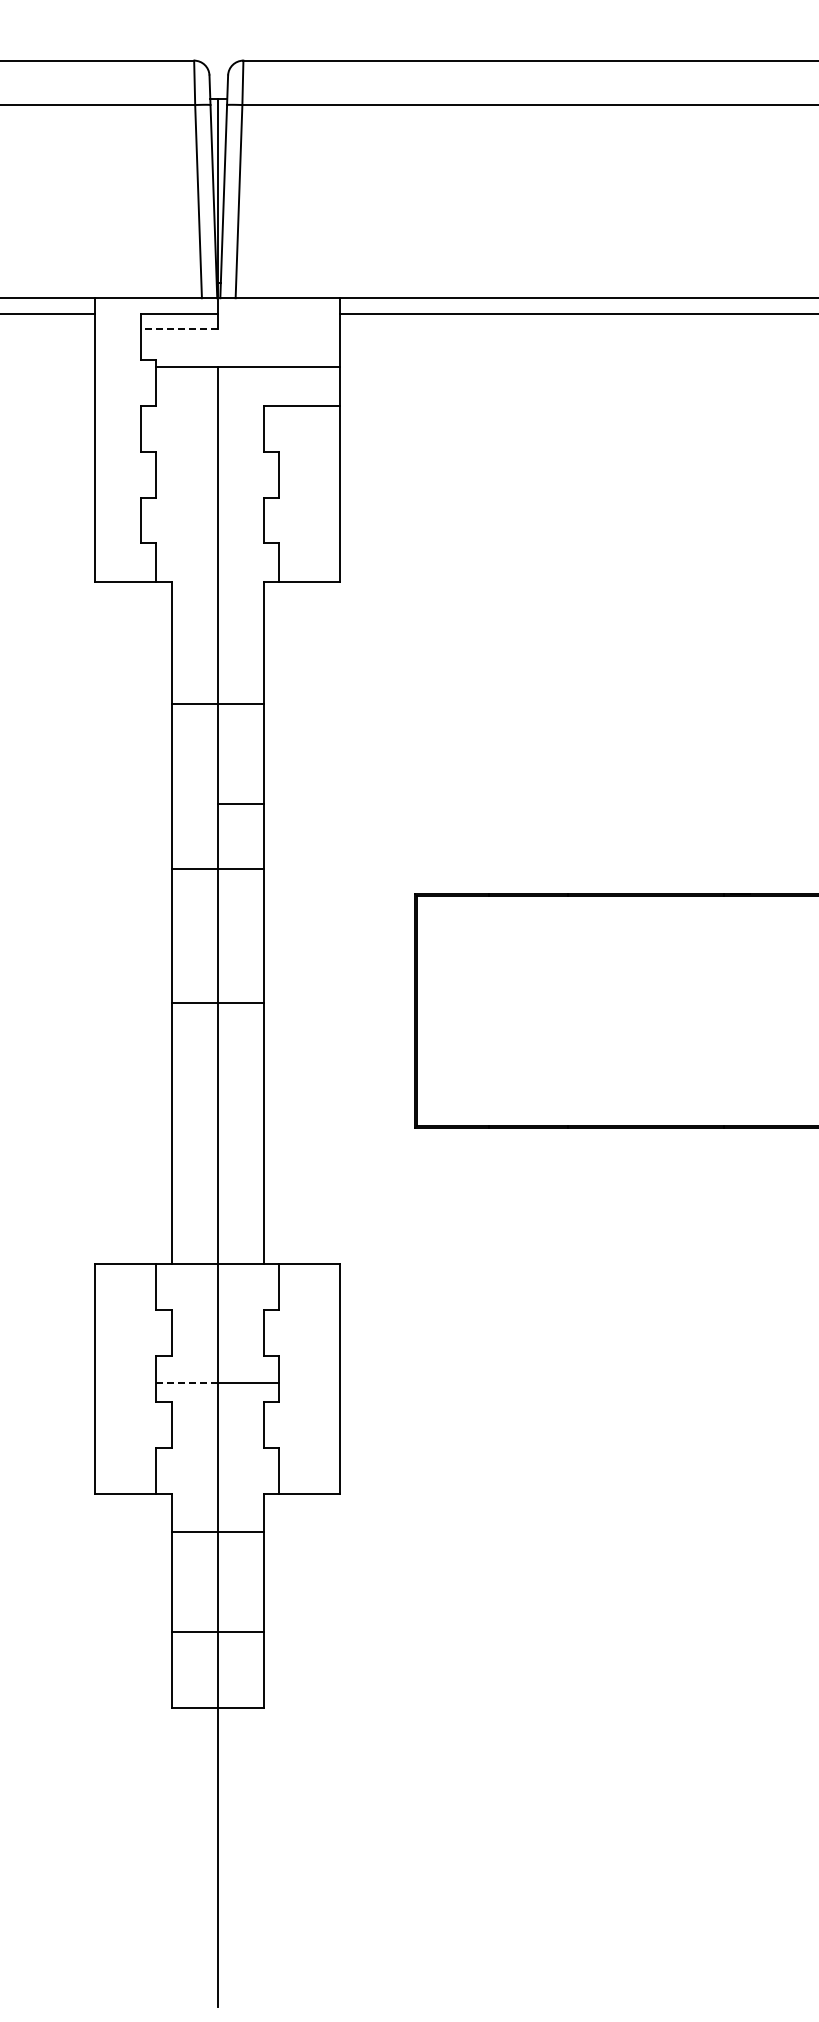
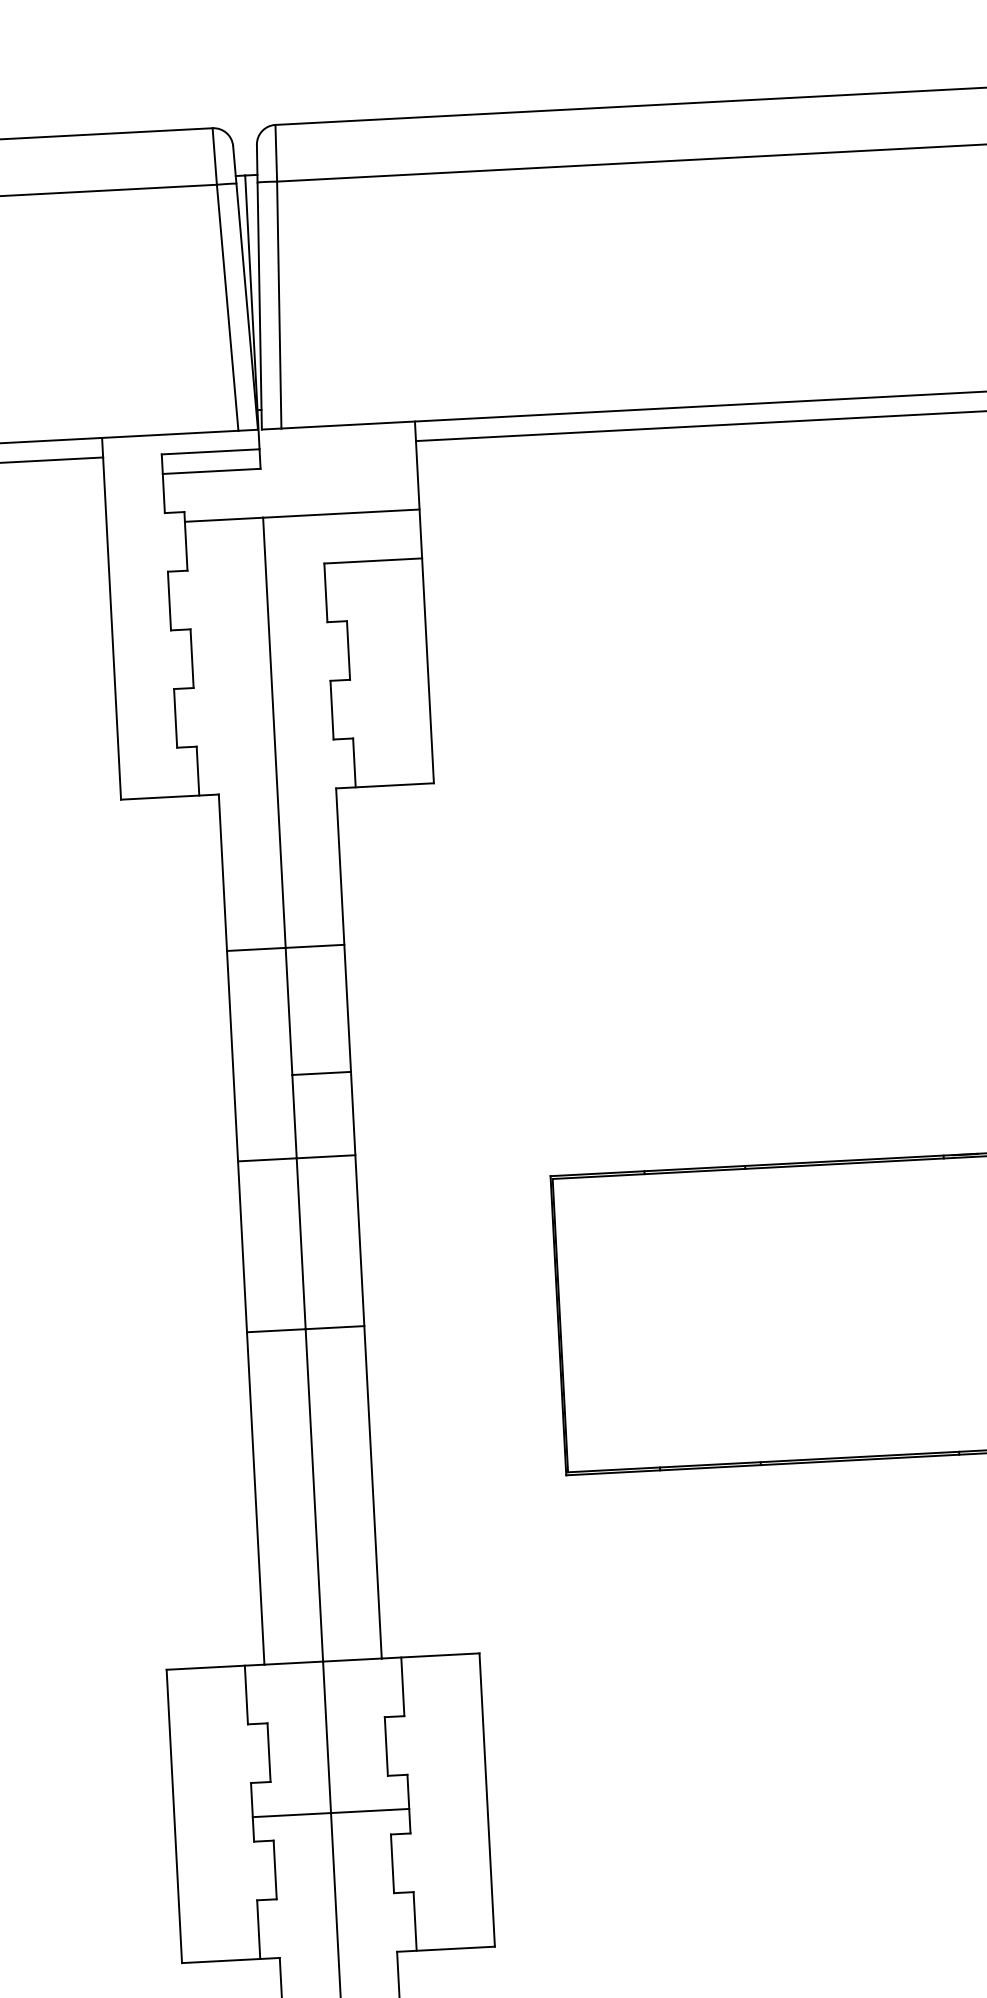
line: (178, 328) -> (210, 470), dashed -> solid
line: (187, 1382) -> (292, 1814), dashed -> solid

